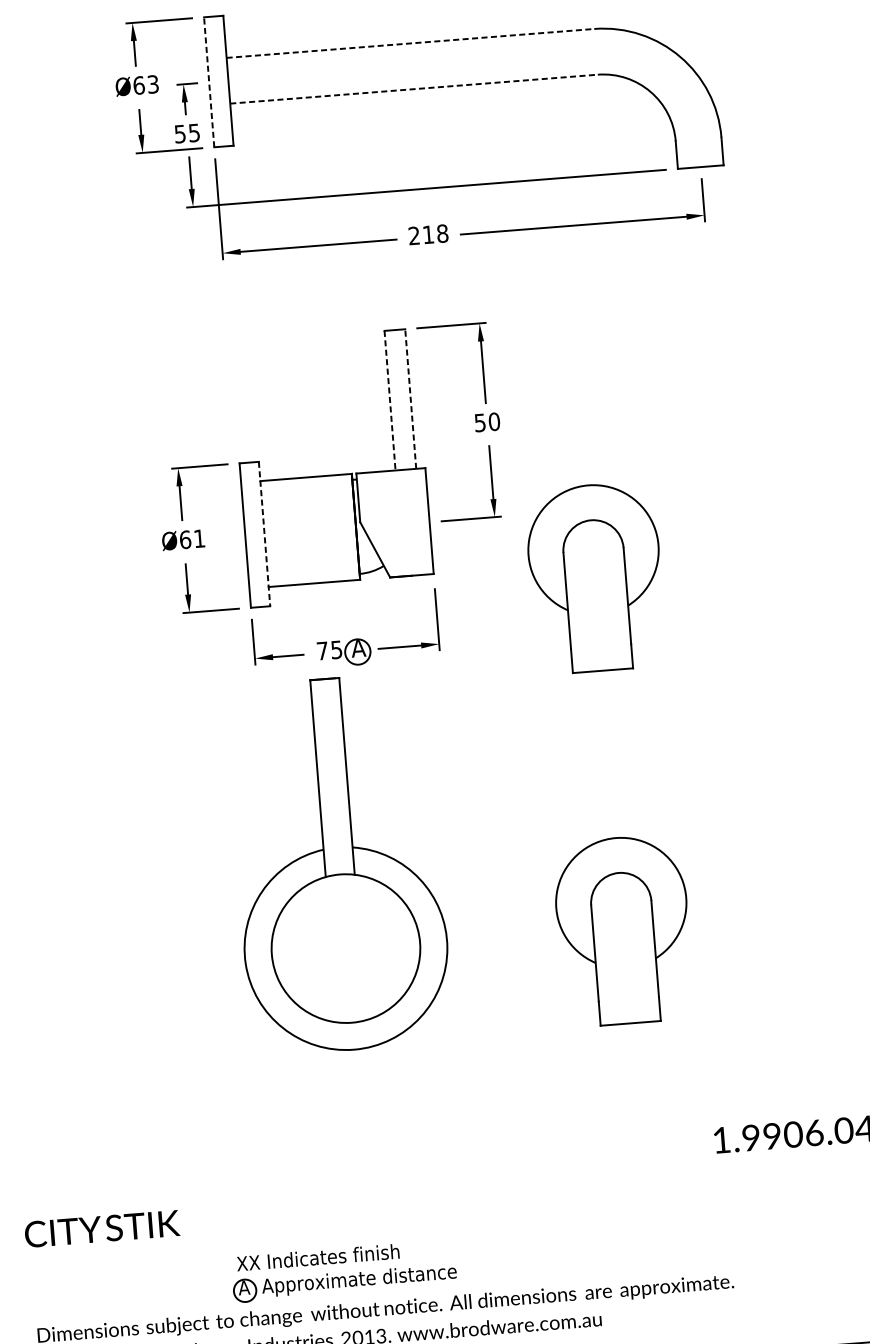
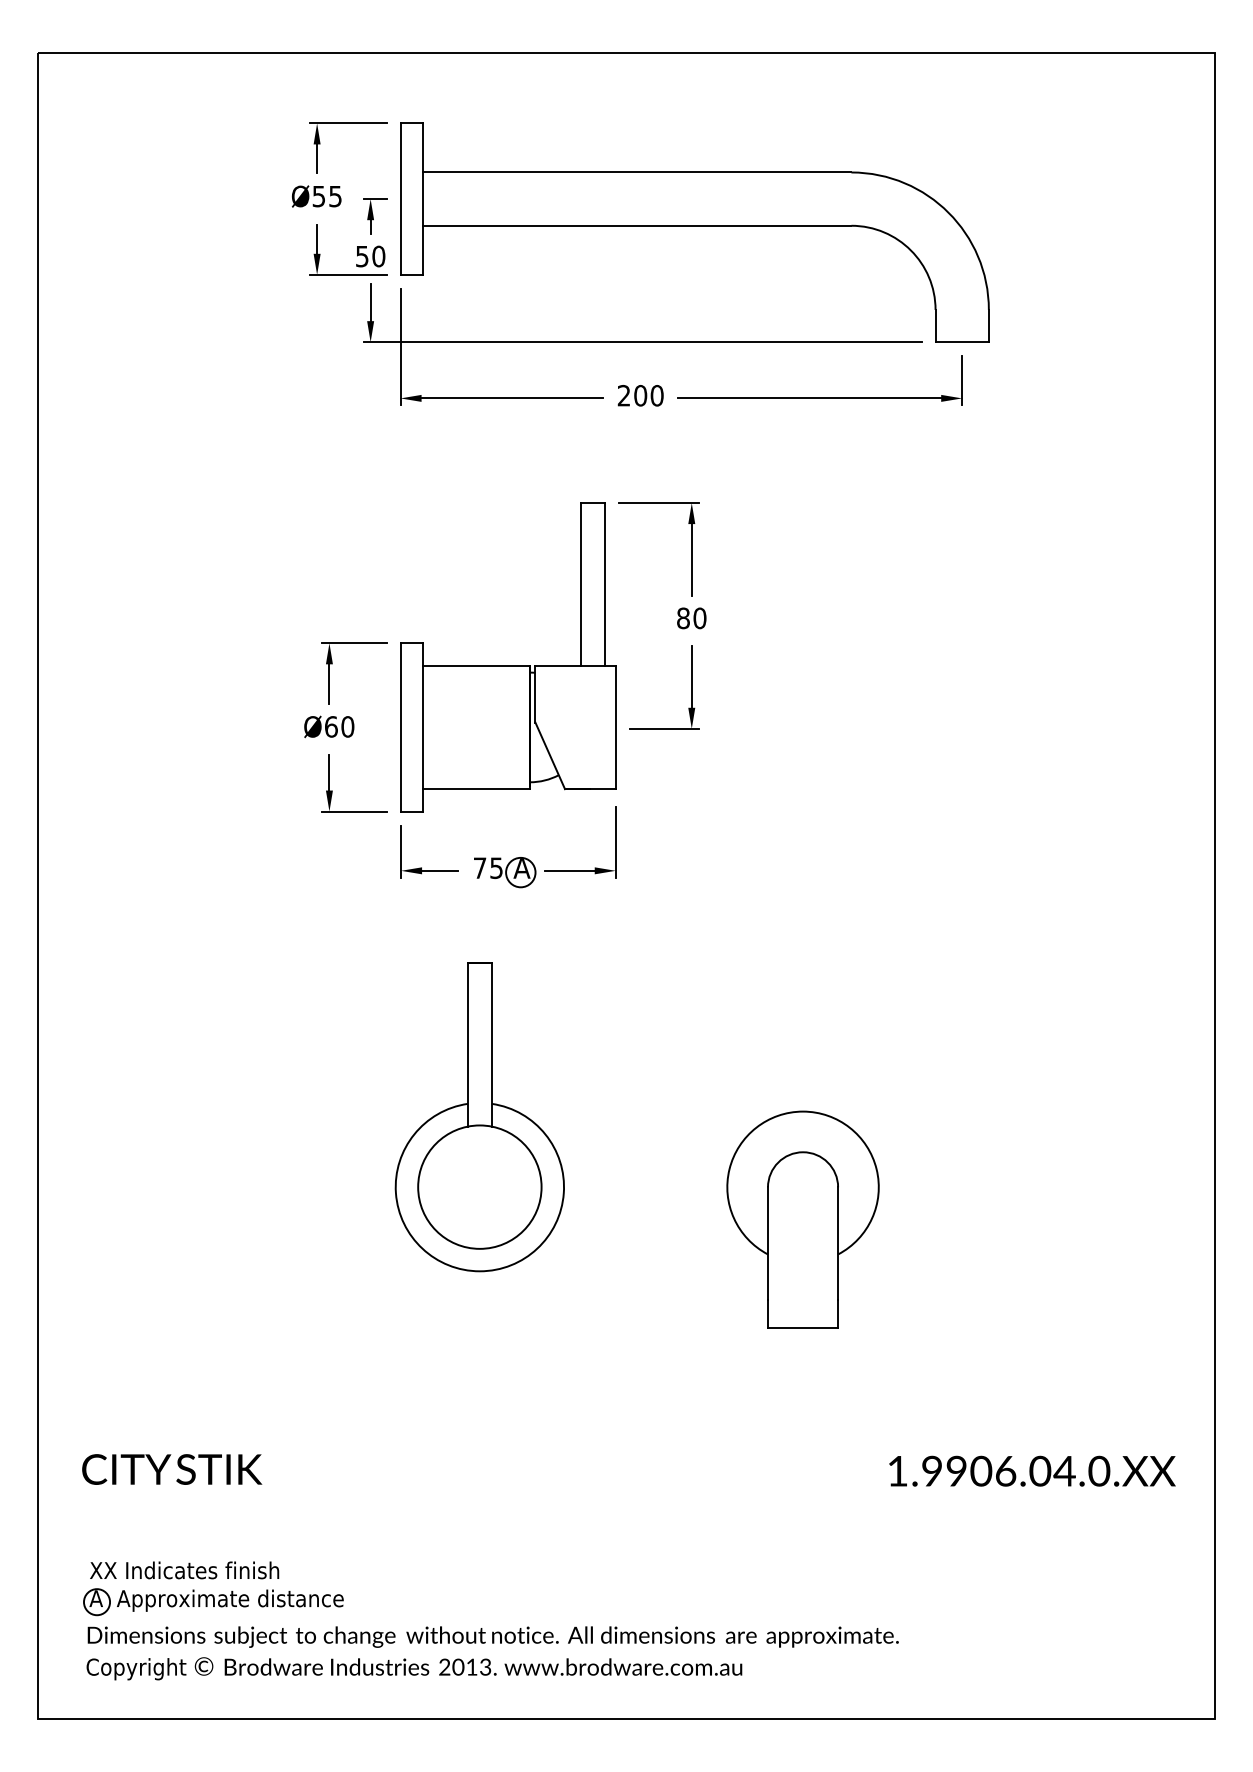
line: (410, 43) -> (637, 172), dashed -> solid
line: (209, 82) -> (400, 199), dashed -> solid
text: (145, 85) -> (326, 196), Ø63 -> Ø55
line: (414, 88) -> (637, 225), dashed -> solid
text: (194, 133) -> (378, 256), 55 -> 50
text: (435, 234) -> (648, 395), 218 -> 200
line: (410, 398) -> (605, 583), dashed -> solid
line: (390, 400) -> (581, 584), dashed -> solid
text: (480, 423) -> (683, 618), 50 -> 80
line: (264, 534) -> (423, 727), dashed -> solid
text: (199, 538) -> (347, 726), Ø61 -> Ø60
part: (595, 578) -> (802, 808), removed
part: (338, 864) -> (479, 1117), size x0.71
text: (102, 1228) -> (172, 1469), moved
part: (343, 1276) -> (212, 1594), moved

